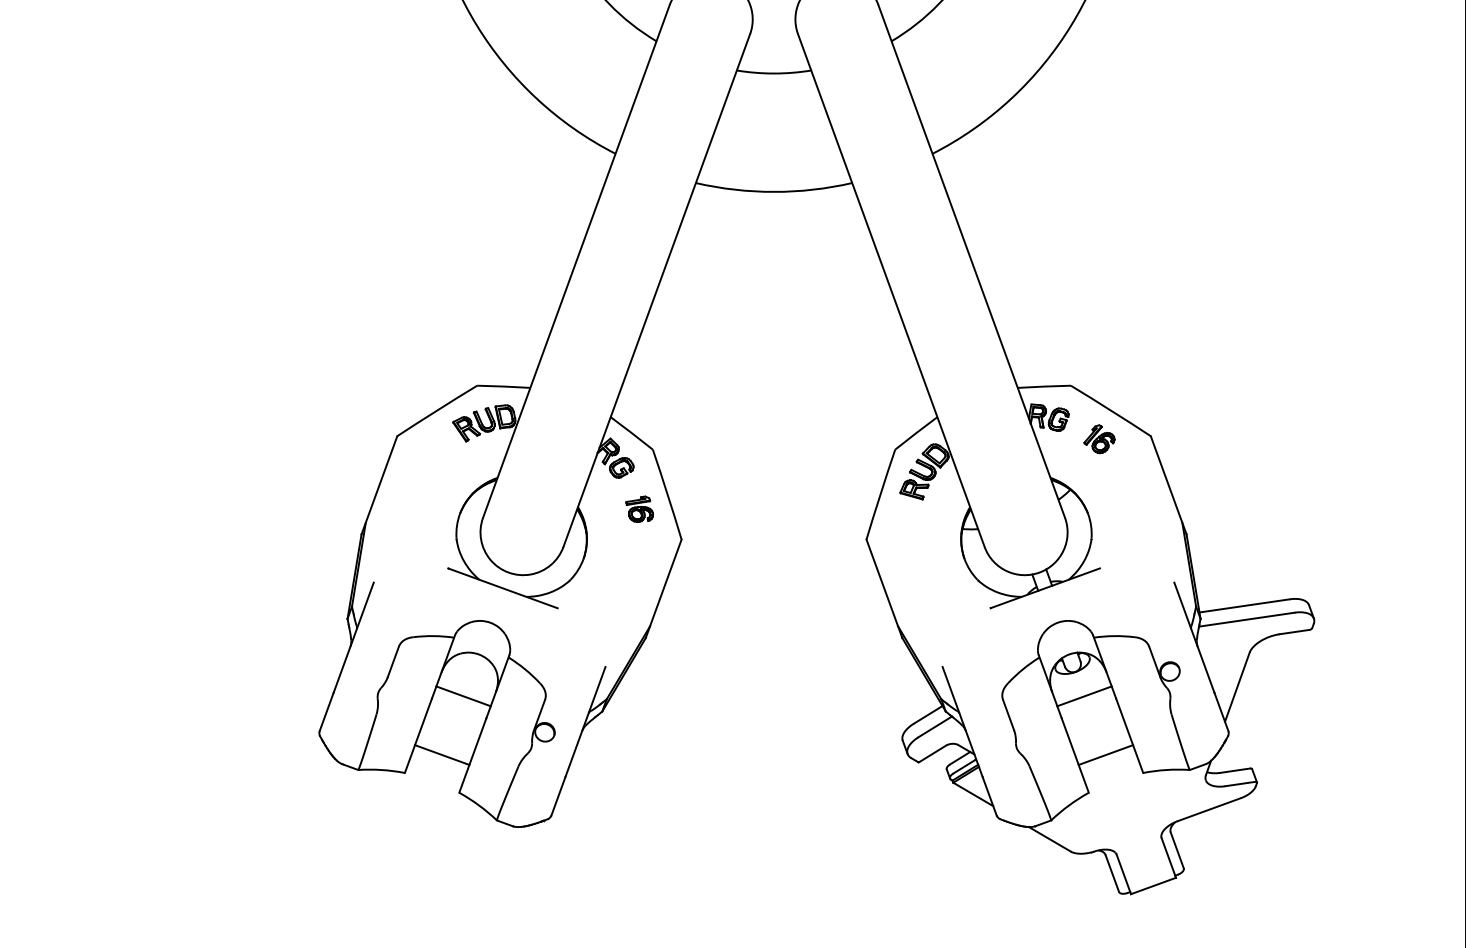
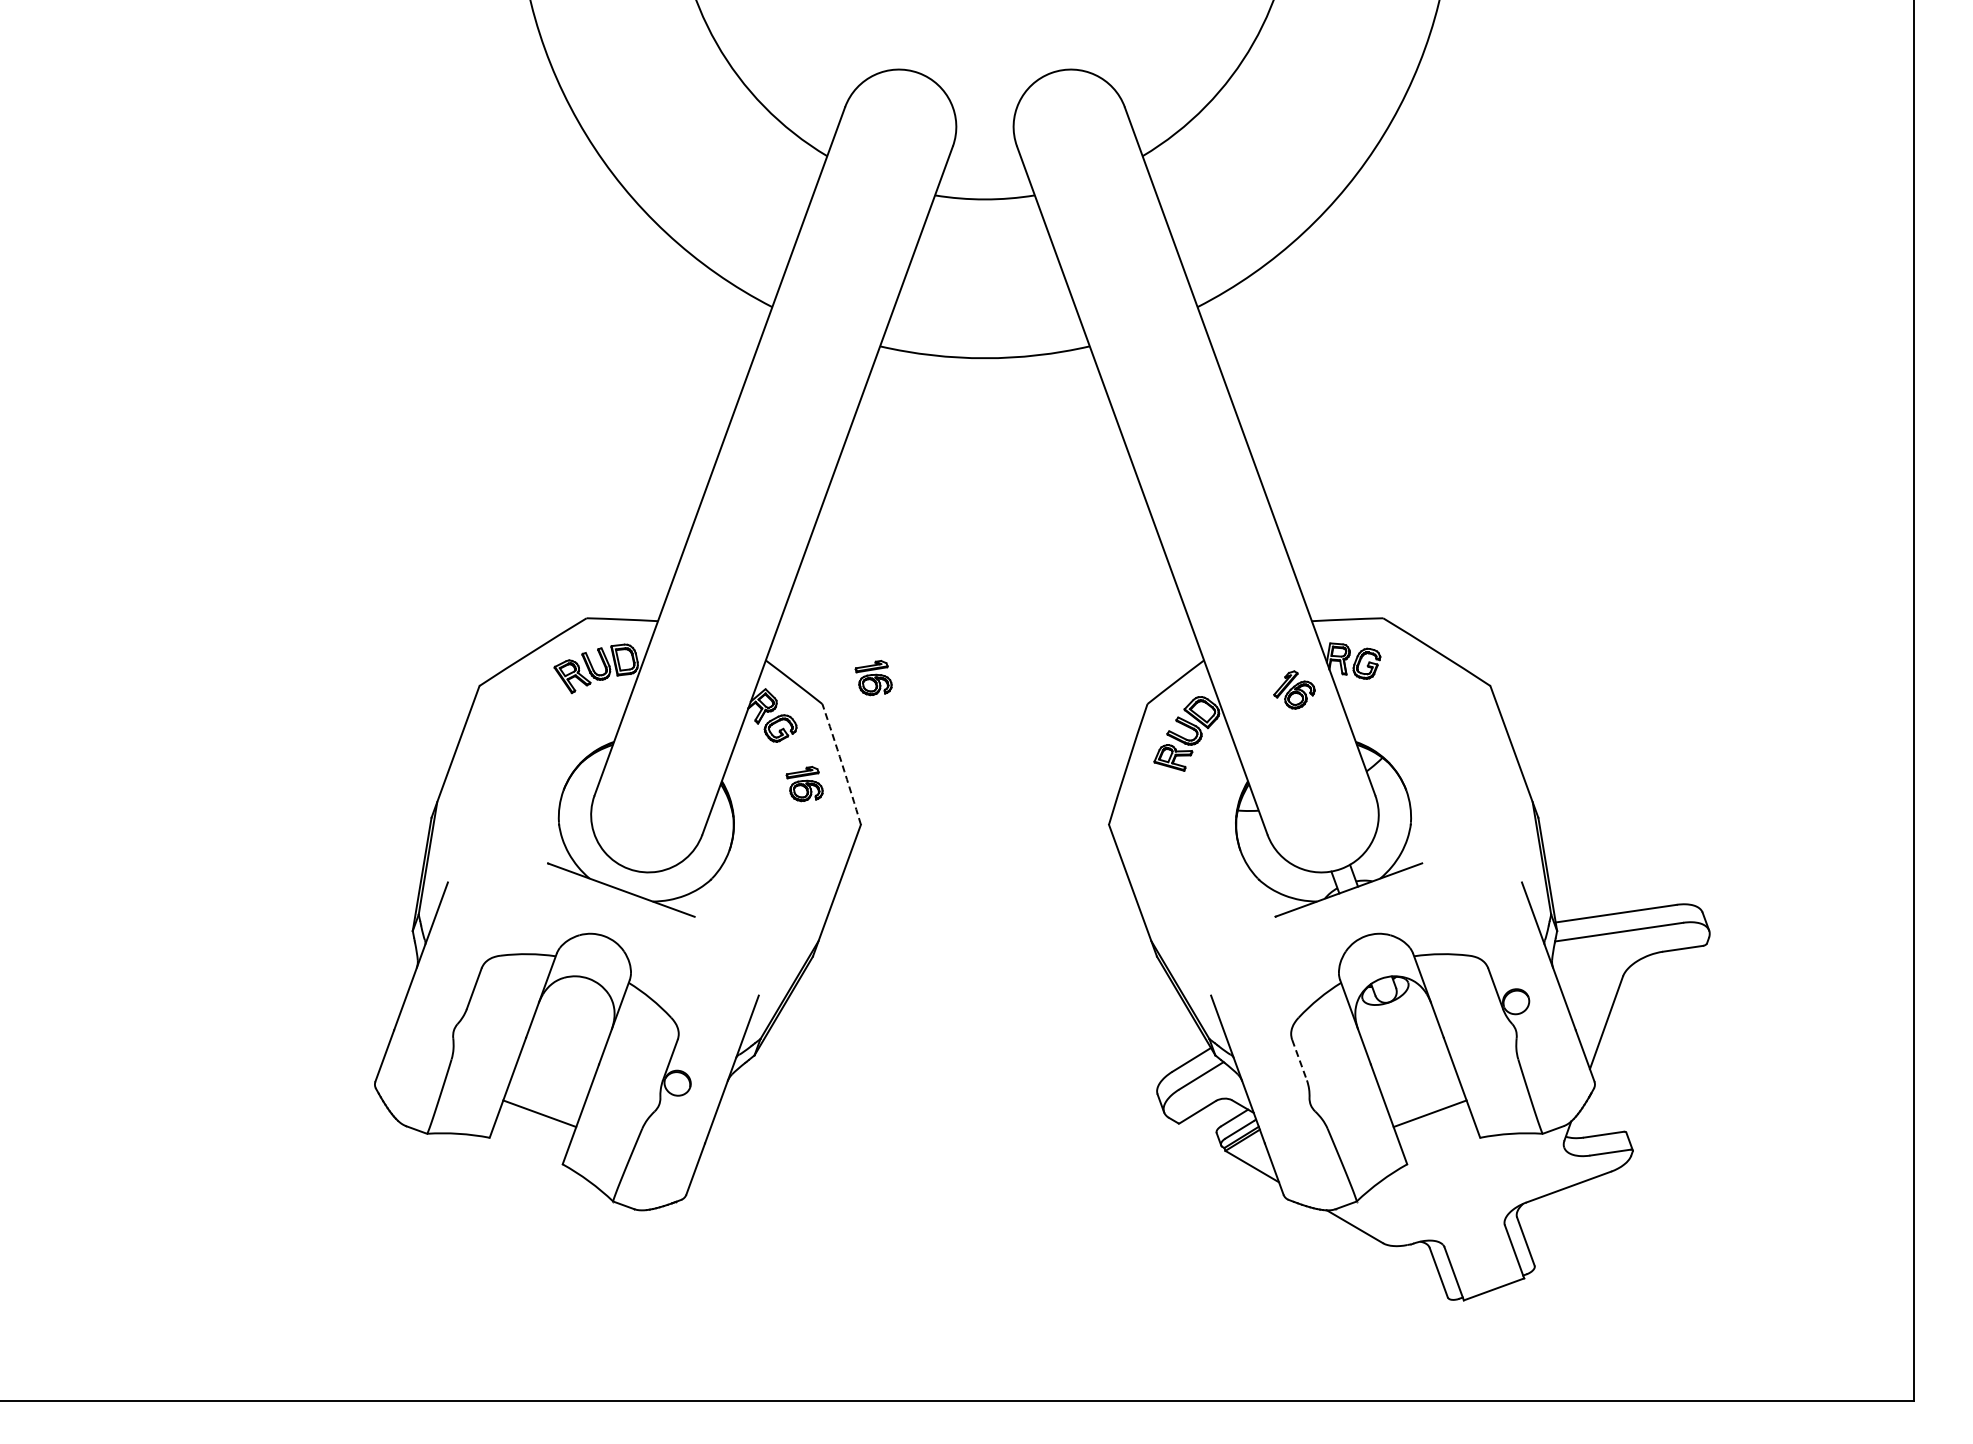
part: (690, 430) -> (873, 678), added
part: (1099, 438) -> (1294, 689), moved
arc: (667, 494) -> (842, 764), solid -> dashed
line: (462, 695) -> (567, 1034), removed
line: (1083, 695) -> (1400, 1034), removed
line: (1008, 715) -> (1299, 1060), solid -> dashed

